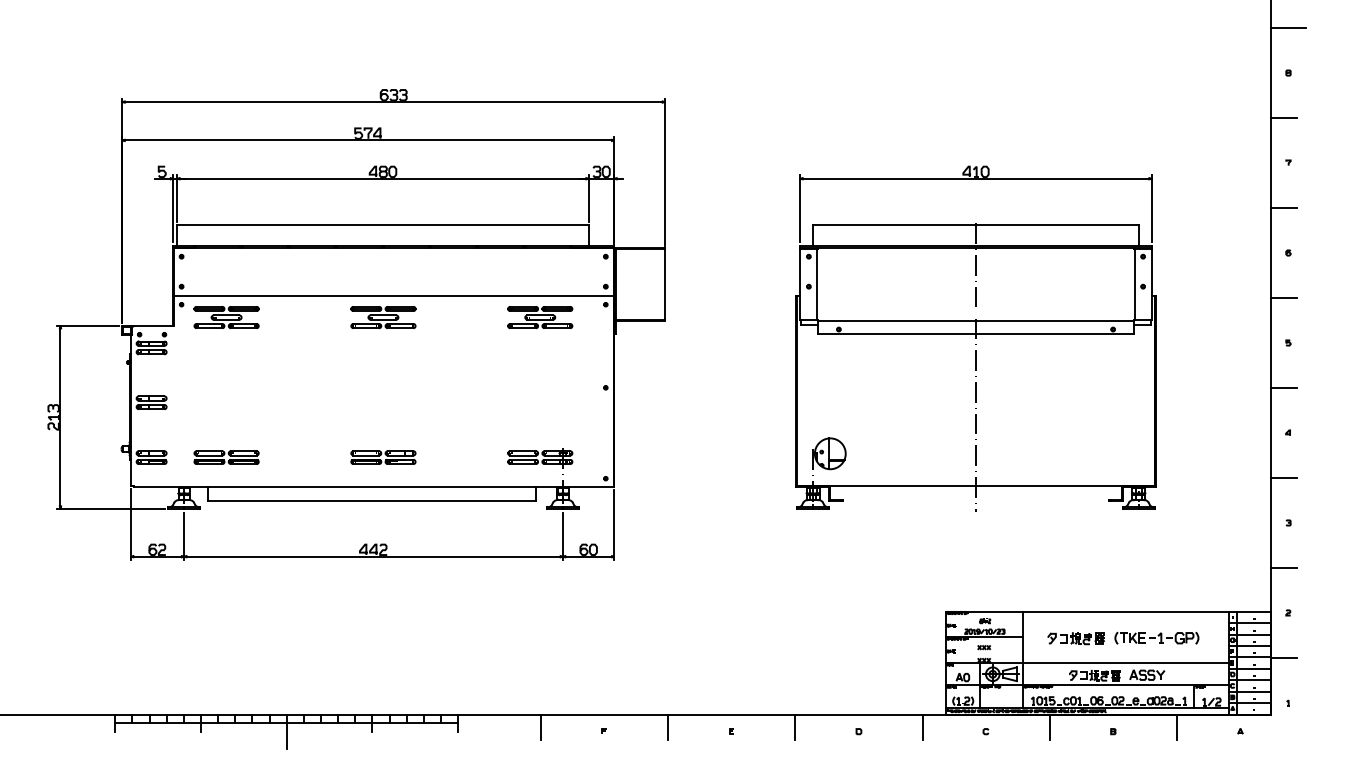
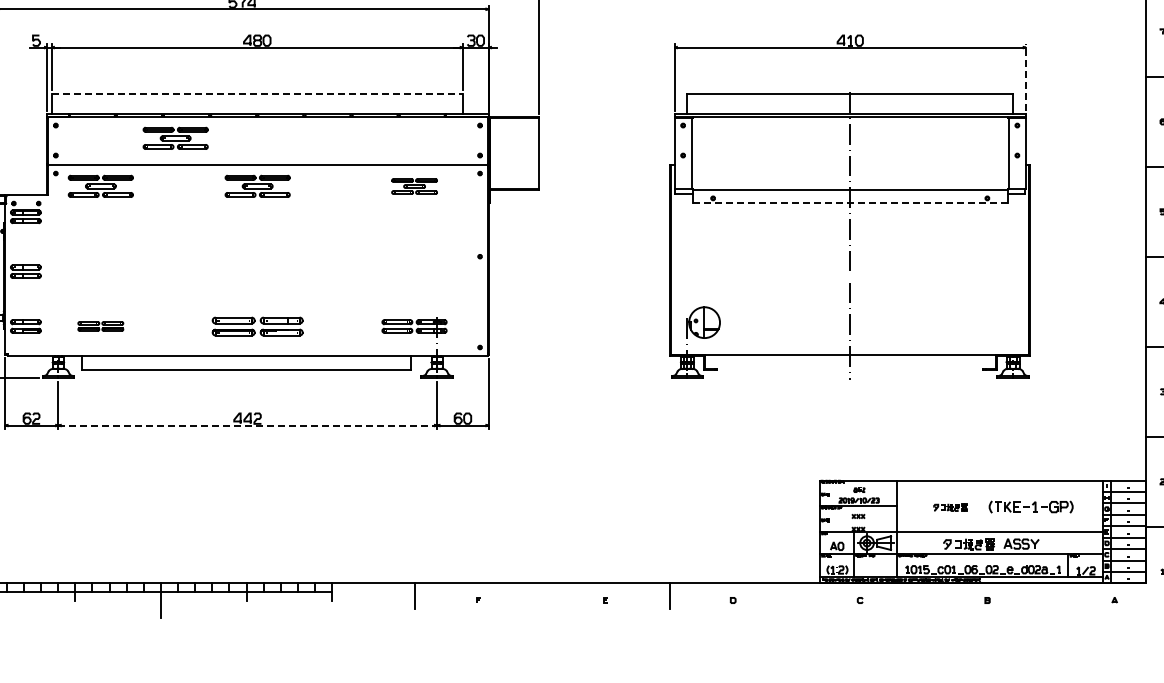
line: (1151, 208) -> (1025, 77), solid -> dashed
line: (383, 225) -> (257, 94), solid -> dashed
part: (301, 269) -> (175, 138), added
part: (540, 317) -> (414, 186), size x0.7
line: (976, 333) -> (850, 202), solid -> dashed
part: (226, 457) -> (100, 326), size x0.7
part: (383, 457) -> (257, 326), size x1.4
line: (374, 556) -> (248, 425), solid -> dashed
part: (1075, 638) -> (949, 507), size x0.6
line: (668, 727) -> (542, 596), removed
line: (922, 727) -> (796, 596), removed
line: (1049, 727) -> (923, 596), removed
line: (1176, 727) -> (1050, 596), removed

